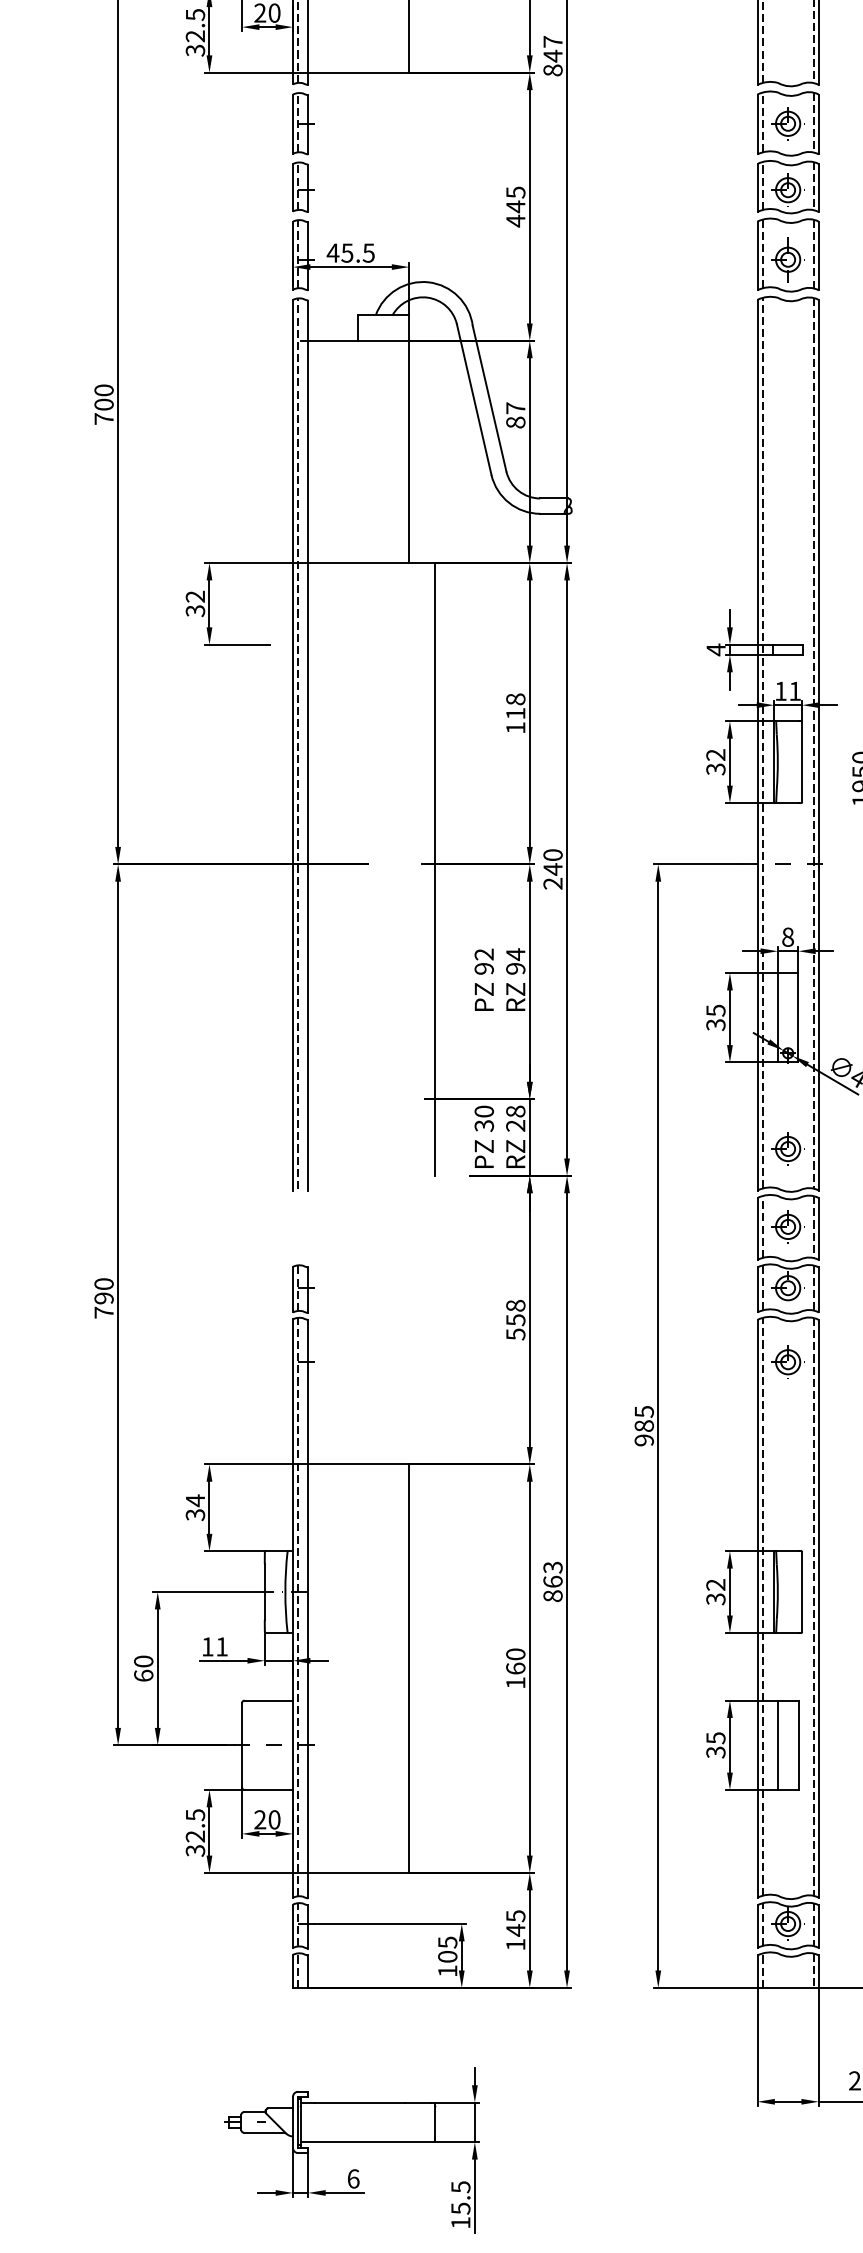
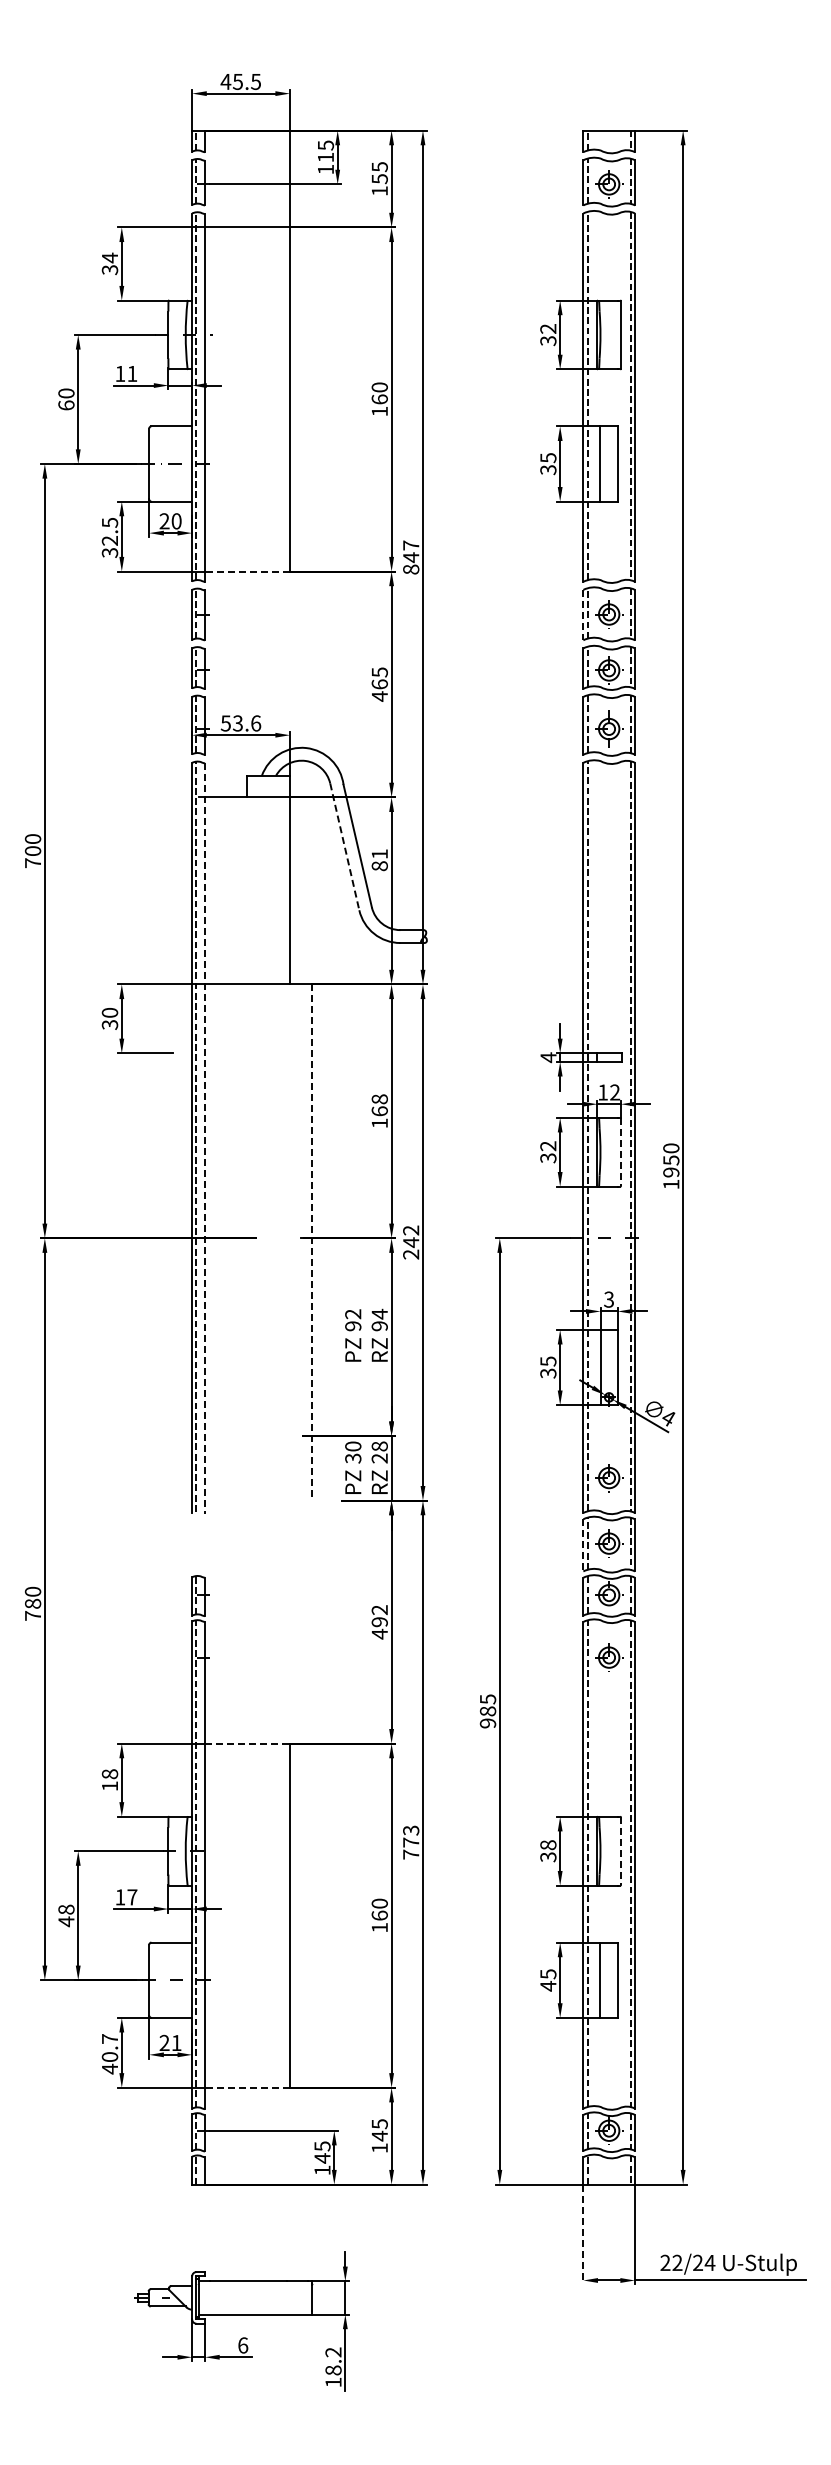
line: (358, 72) -> (247, 571), solid -> dashed
line: (757, 124) -> (583, 615), solid -> dashed
text: (515, 206) -> (379, 684), 445 -> 465
text: (350, 253) -> (240, 723), 45.5 -> 53.6
line: (473, 400) -> (344, 847), solid -> dashed
text: (515, 407) -> (379, 853), 87 -> 81
text: (196, 596) -> (110, 1012), 32 -> 30
text: (795, 691) -> (615, 1092), 11 -> 12
text: (515, 713) -> (379, 1111), 118 -> 168
line: (308, 745) -> (205, 1138), solid -> dashed
line: (802, 762) -> (621, 1152), solid -> dashed
text: (553, 855) -> (411, 1230), 240 -> 242
line: (434, 870) -> (311, 1243), solid -> dashed
text: (788, 937) -> (609, 1299), 8 -> 3
line: (757, 1229) -> (583, 1545), solid -> dashed
text: (104, 1297) -> (33, 1603), 790 -> 780
text: (515, 1320) -> (379, 1622), 558 -> 492
line: (359, 1464) -> (248, 1743), solid -> dashed
text: (194, 1506) -> (109, 1779), 34 -> 18
text: (716, 1585) -> (548, 1845), 32 -> 38
text: (553, 1588) -> (411, 1848), 863 -> 773
line: (802, 1592) -> (621, 1851), solid -> dashed
text: (222, 1647) -> (132, 1897), 11 -> 17
text: (143, 1668) -> (66, 1915), 60 -> 48
text: (716, 1752) -> (548, 1986), 35 -> 45
text: (274, 1819) -> (176, 2042), 20 -> 21
text: (194, 1833) -> (109, 2054), 32.5 -> 40.7
line: (358, 1872) -> (247, 2087), solid -> dashed
text: (447, 1956) -> (322, 2158), 105 -> 145
line: (757, 2047) -> (583, 2234), solid -> dashed
text: (460, 2197) -> (333, 2361), 15.5 -> 18.2

